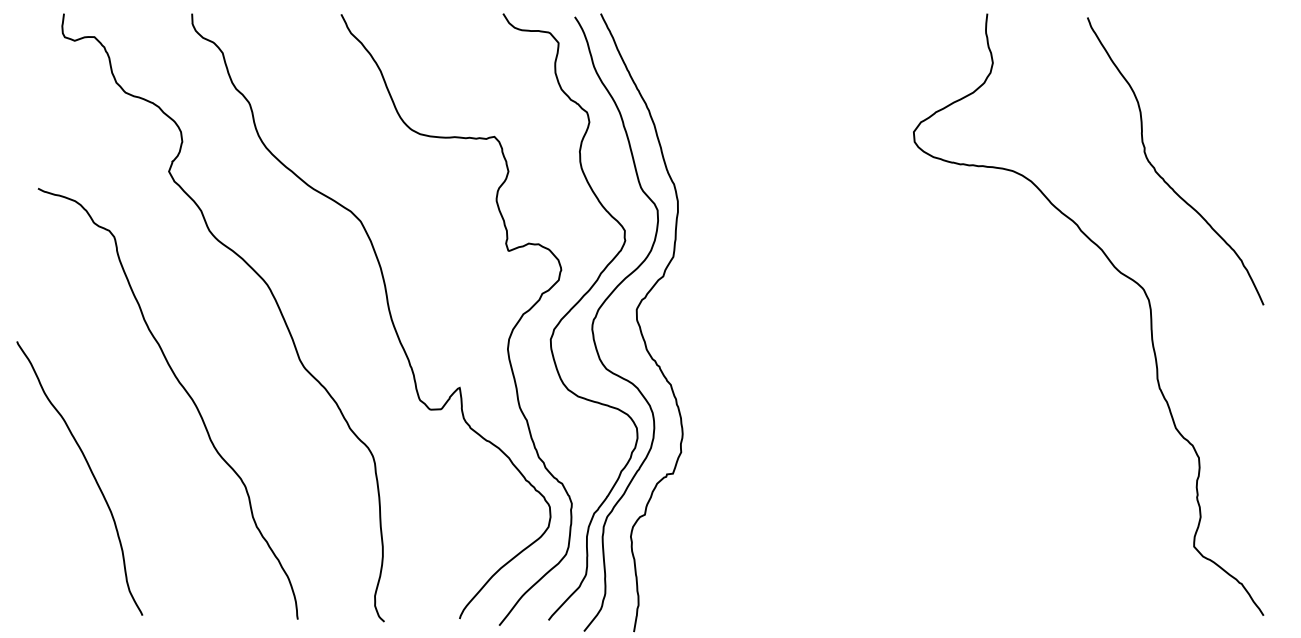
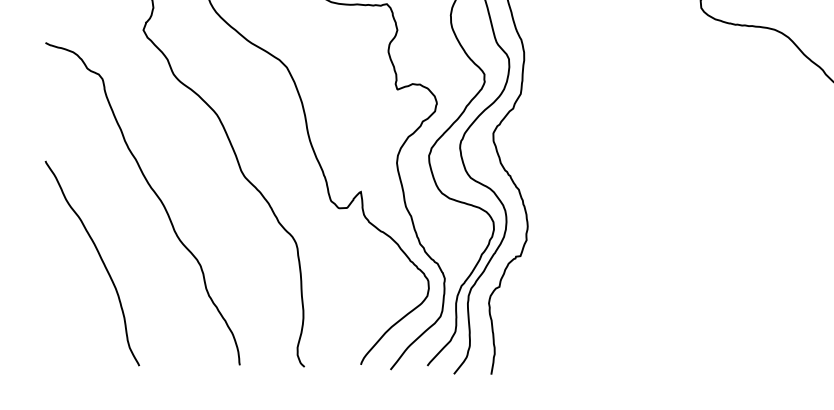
curve: (91, 473) -> (101, 259), moved

